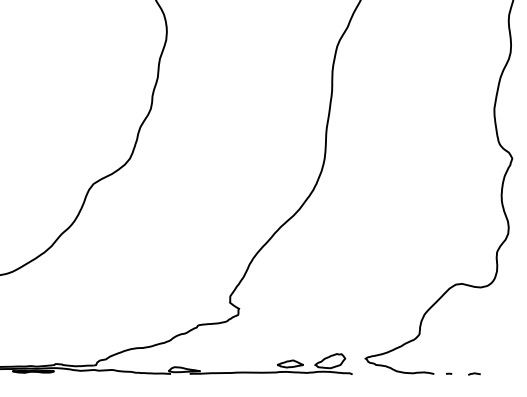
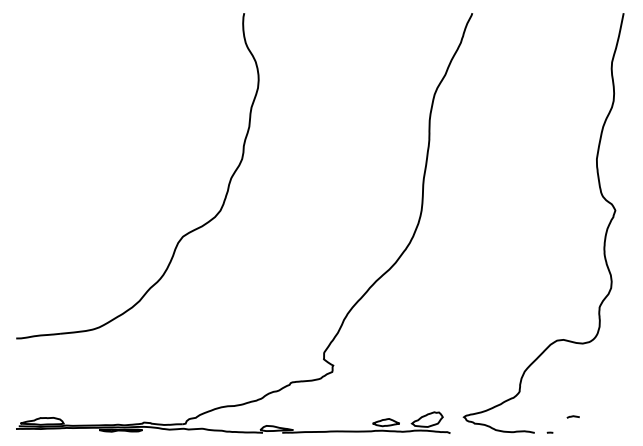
curve: (473, 373) -> (572, 416), moved

